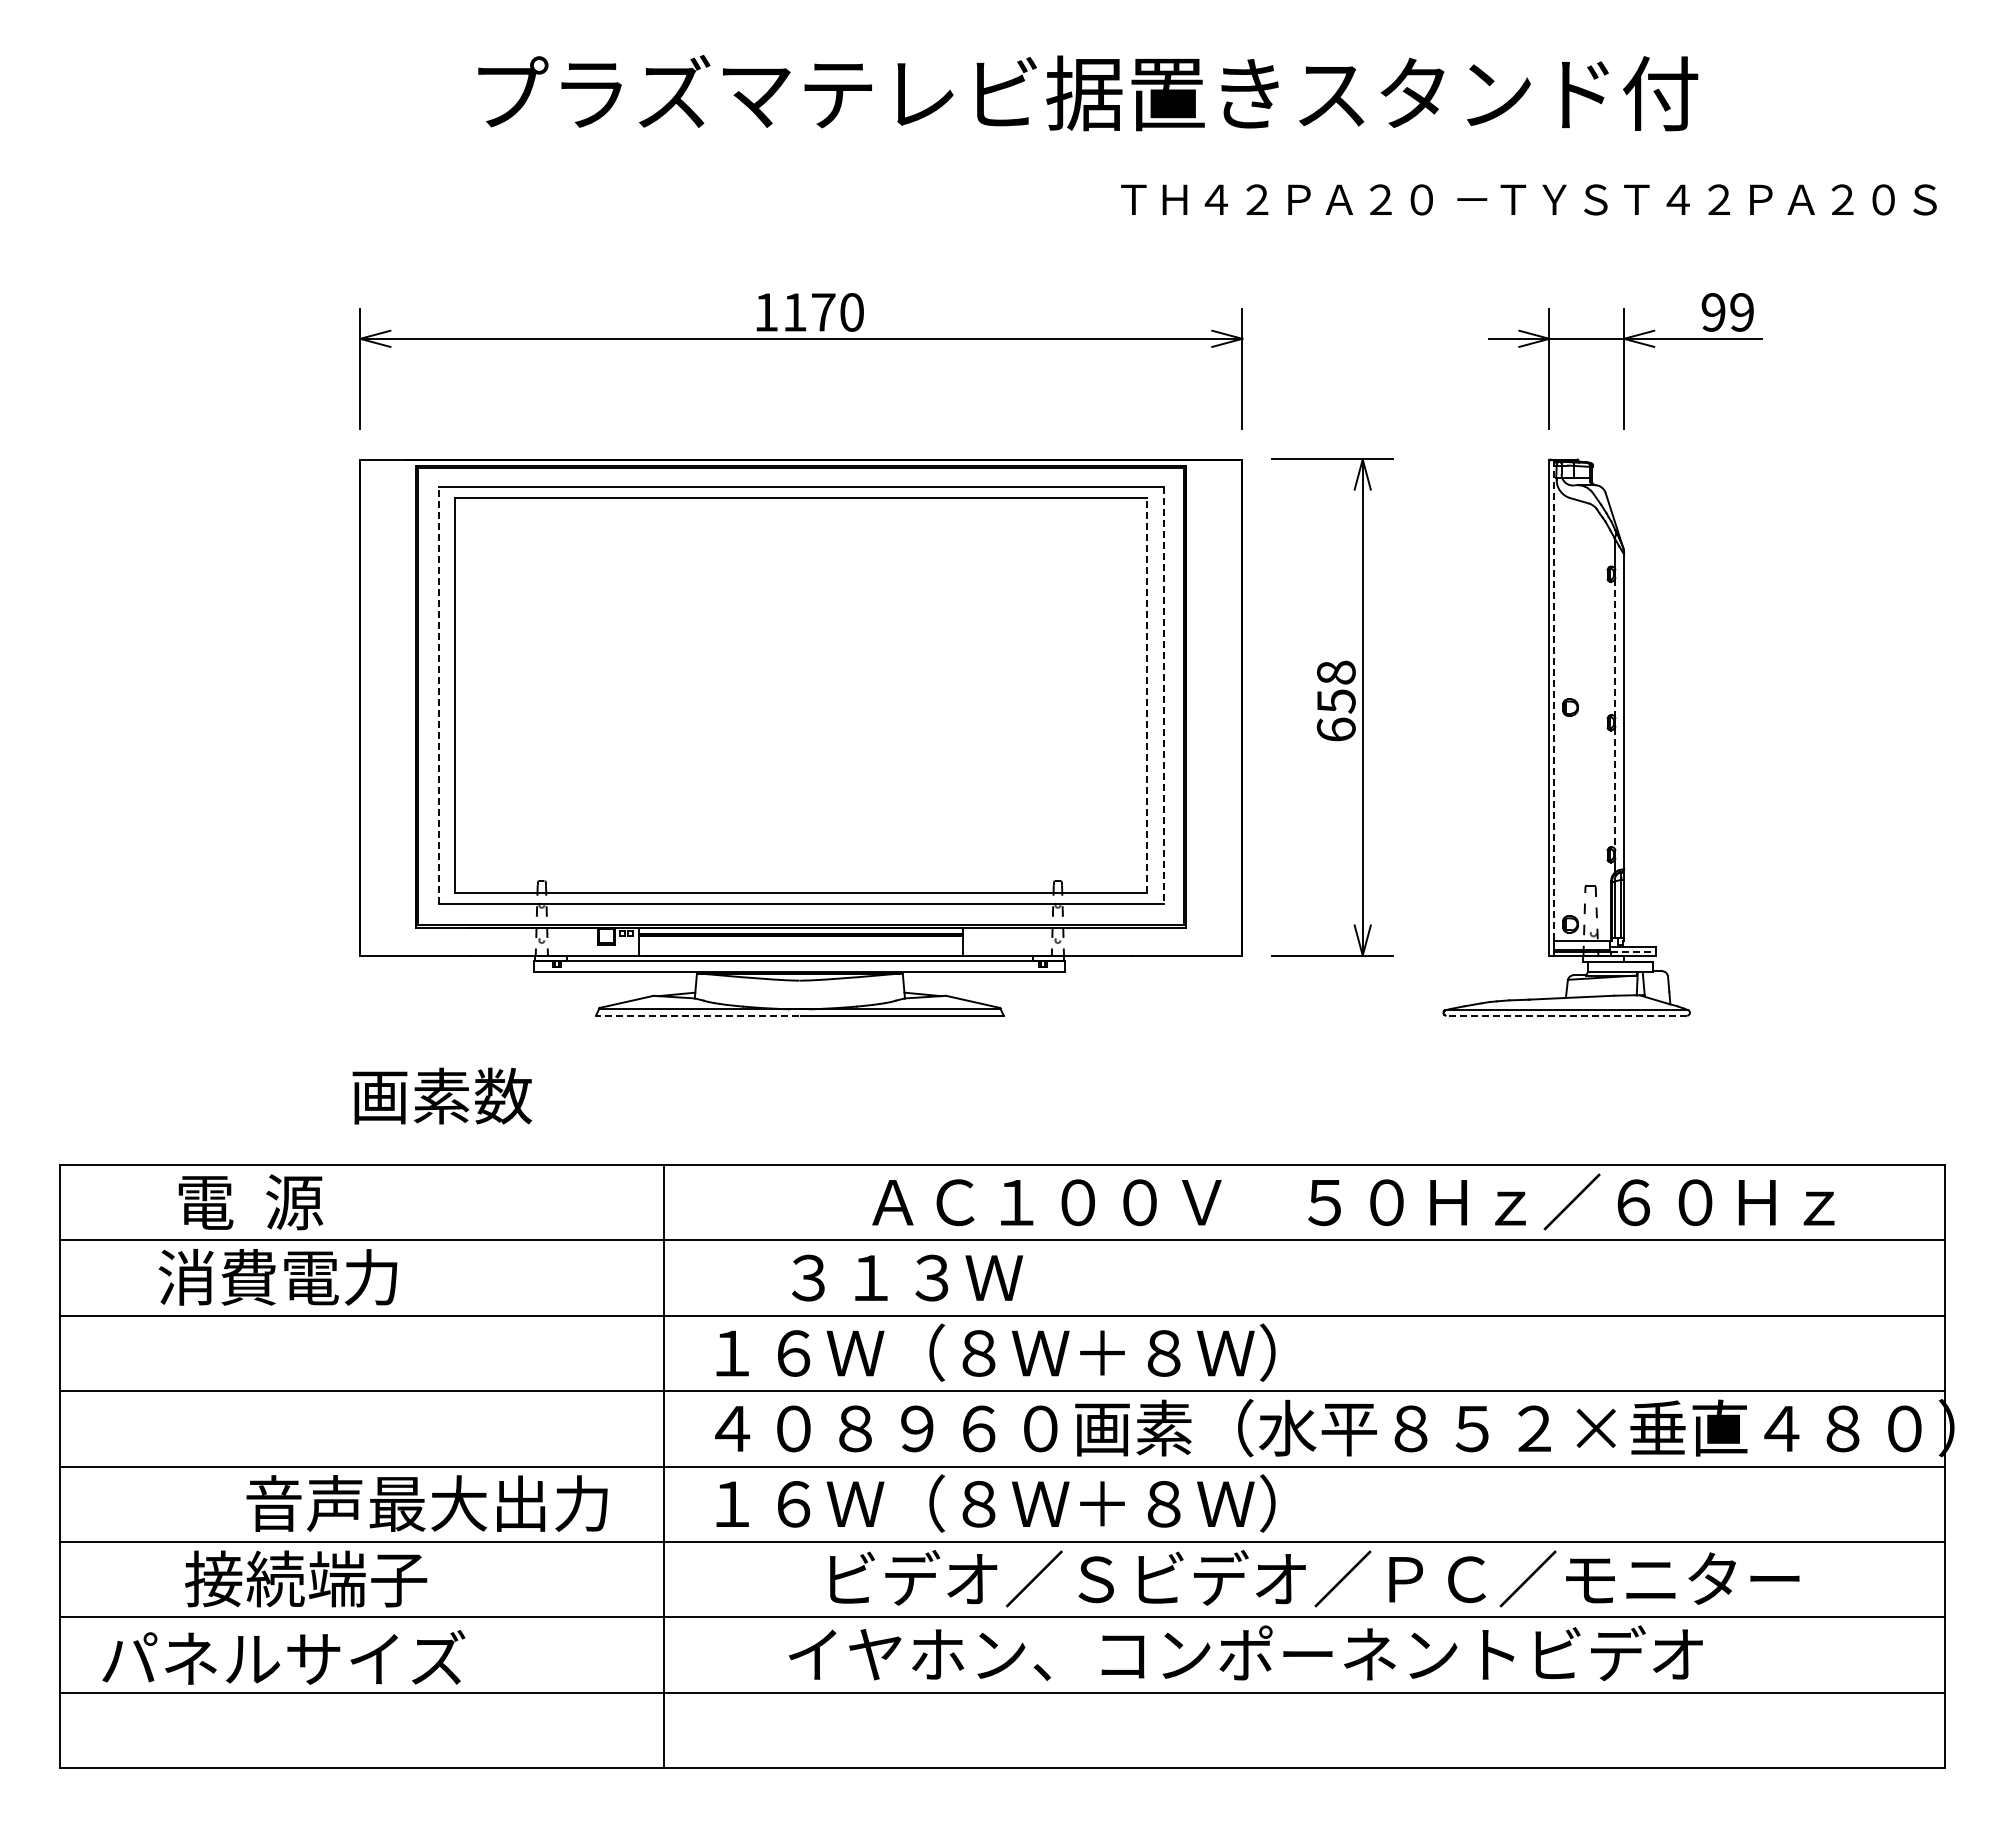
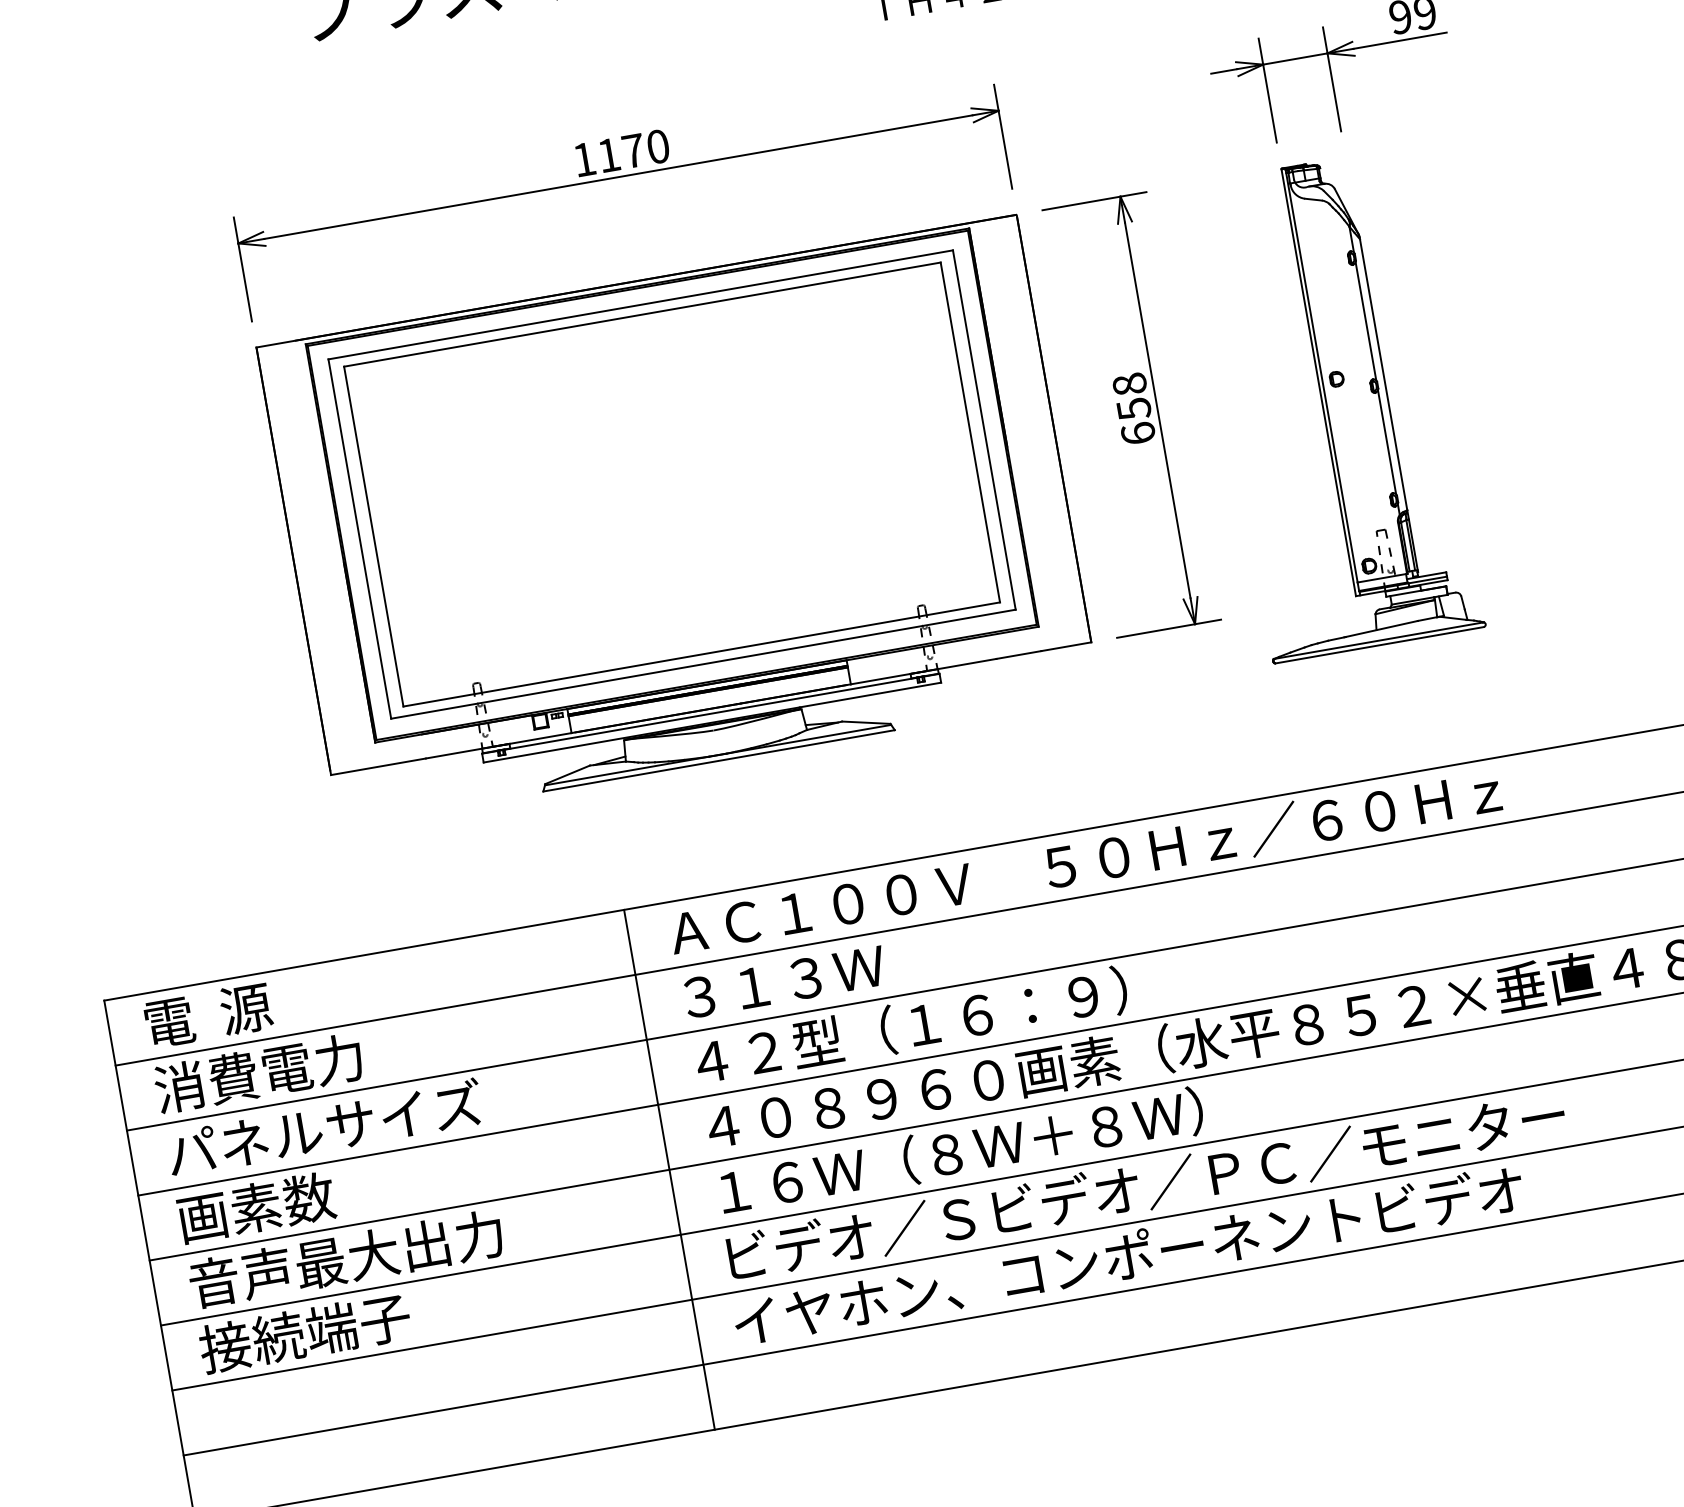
line: (1614, 648) -> (1365, 321), dashed -> solid
line: (438, 695) -> (359, 539), dashed -> solid
line: (1147, 695) -> (970, 432), dashed -> solid
line: (1163, 696) -> (984, 430), dashed -> solid
line: (1554, 700) -> (1321, 375), dashed -> solid
line: (1614, 788) -> (1386, 442), dashed -> solid
line: (1634, 951) -> (1428, 579), dashed -> solid
line: (696, 1015) -> (629, 776), dashed -> solid
line: (1566, 1015) -> (1379, 645), dashed -> solid
text: (442, 1095) -> (256, 1207), moved
text: (1353, 1201) -> (1085, 861), moved
text: (250, 1202) -> (208, 1015), moved
text: (277, 1277) -> (258, 1073), moved
text: (907, 1277) -> (784, 981), moved
text: (995, 1352) -> (938, 1021), １６Ｗ（８Ｗ＋８Ｗ） -> ４２型（１６：９）
text: (426, 1503) -> (345, 1259), moved
text: (306, 1578) -> (305, 1332), moved
text: (1314, 1578) -> (1146, 1185), moved
text: (1245, 1653) -> (1128, 1255), moved
text: (283, 1657) -> (324, 1127), moved

